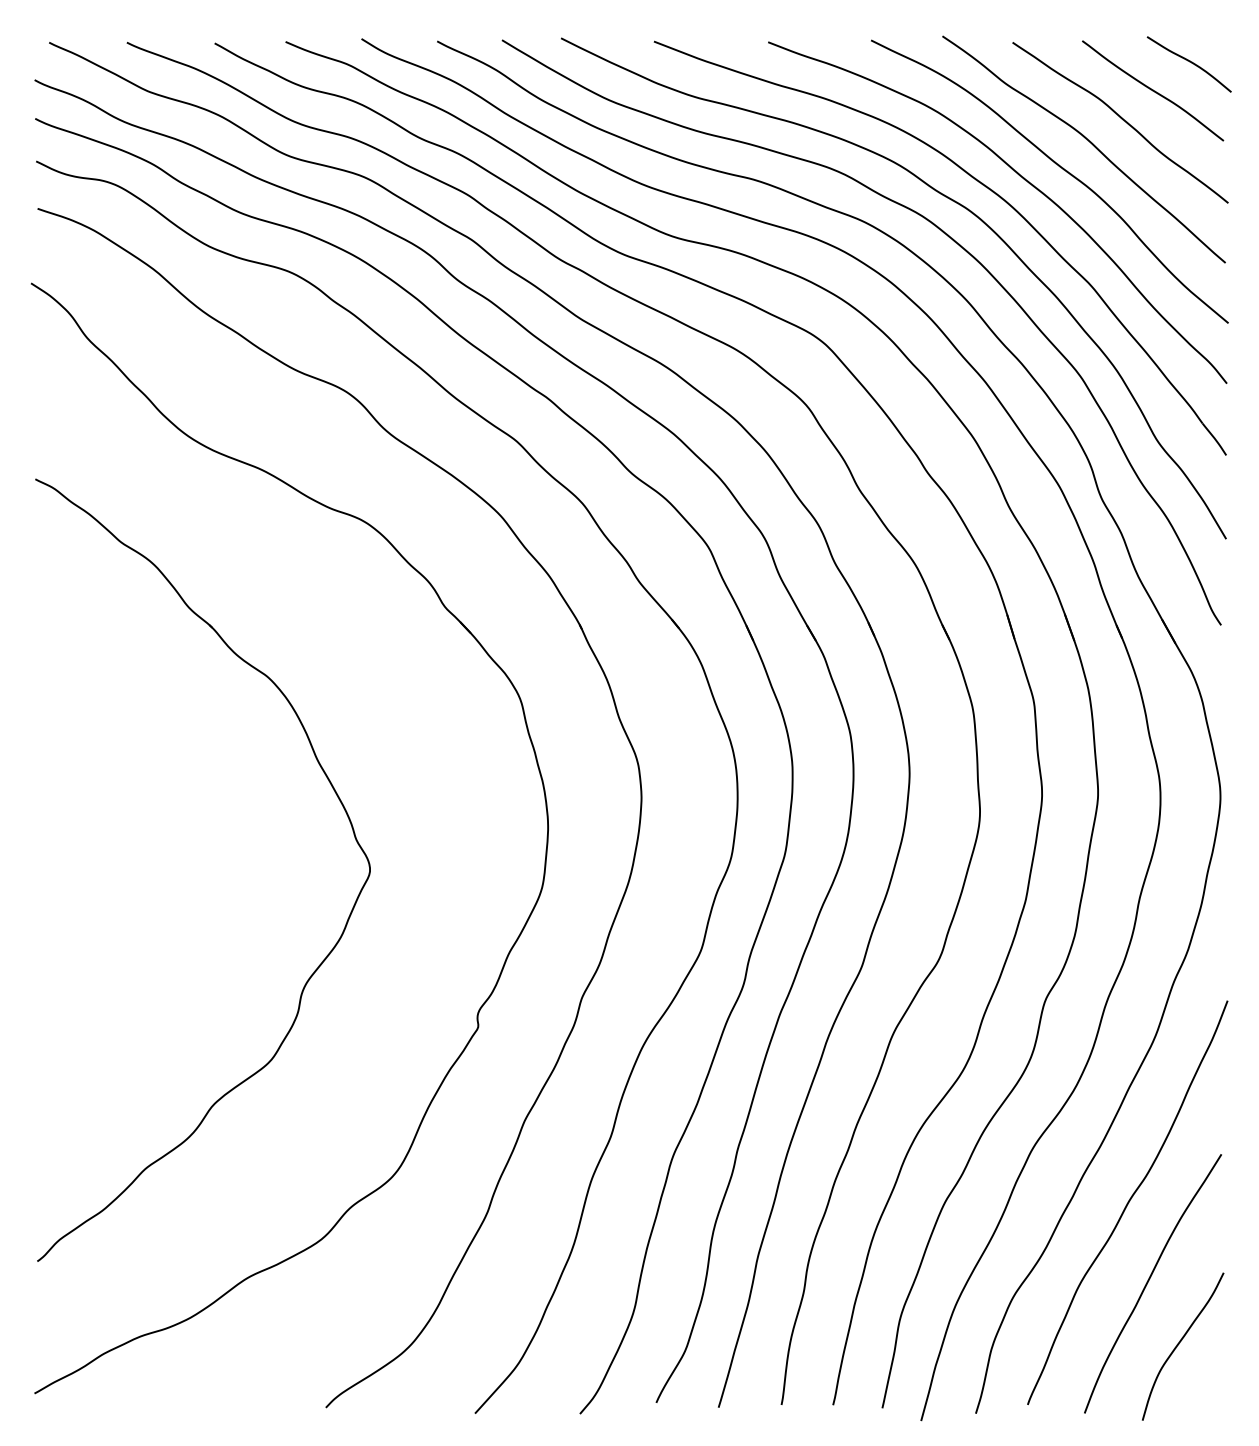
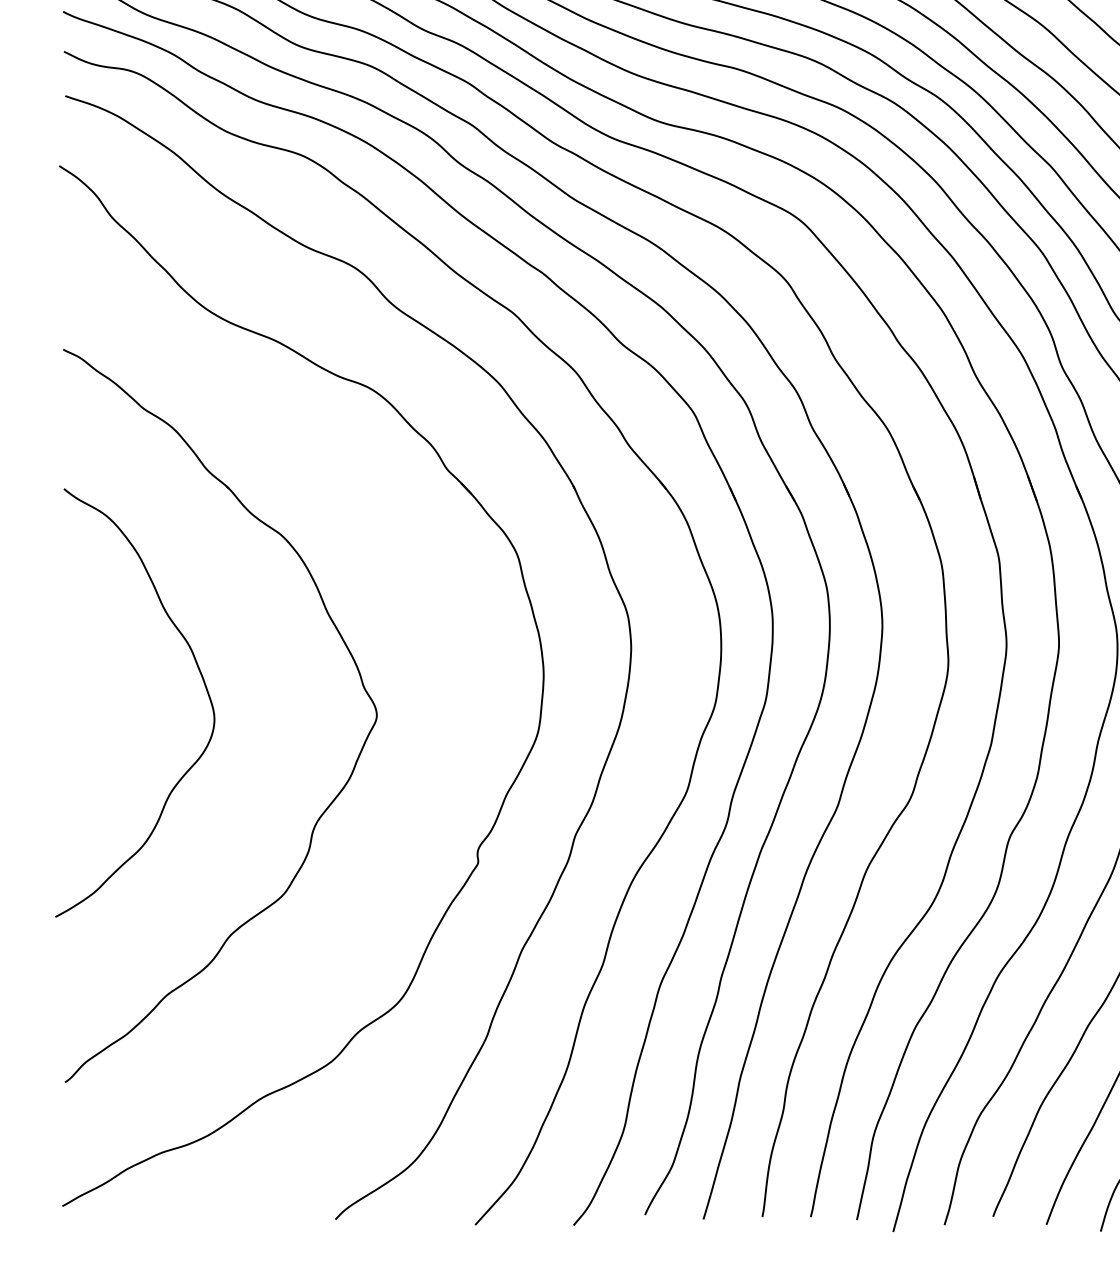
curve: (182, 828) -> (201, 676), added

